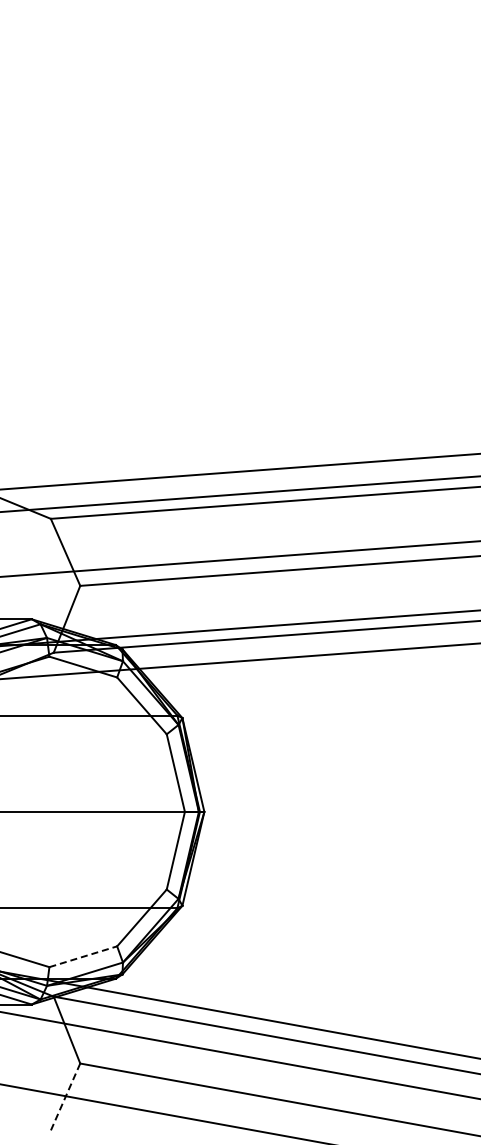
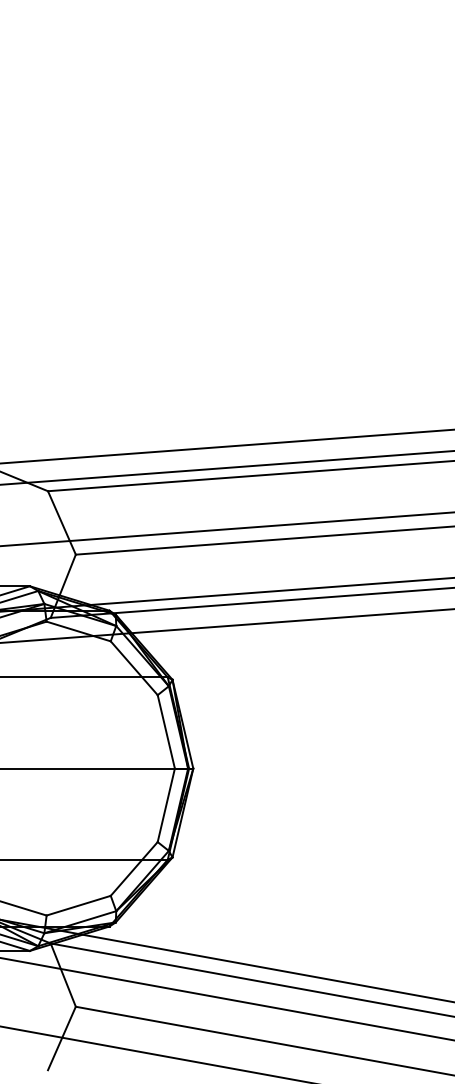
line: (83, 956) -> (78, 905), dashed -> solid
line: (65, 1097) -> (61, 1038), dashed -> solid

